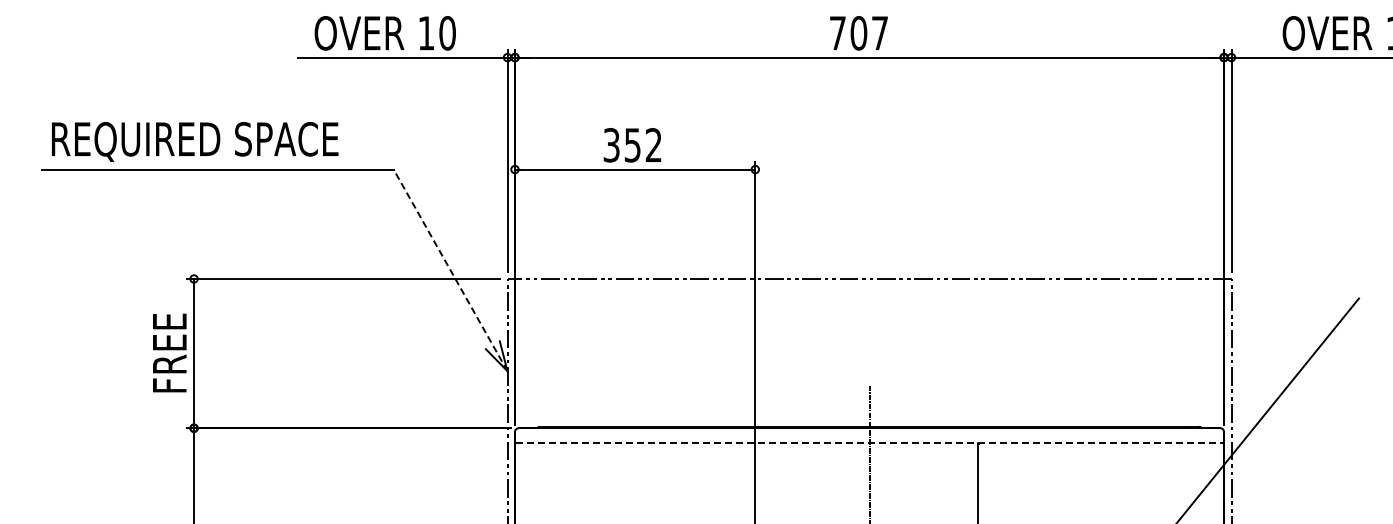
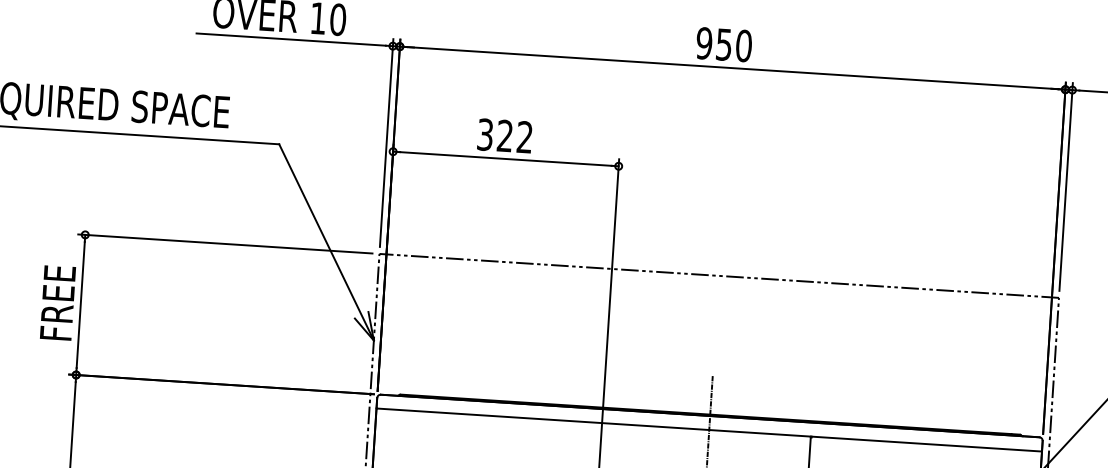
text: (858, 33) -> (723, 44), 707 -> 950
text: (632, 145) -> (504, 136), 352 -> 322
line: (450, 270) -> (326, 242), dashed -> solid
line: (869, 443) -> (709, 430), dashed -> solid

